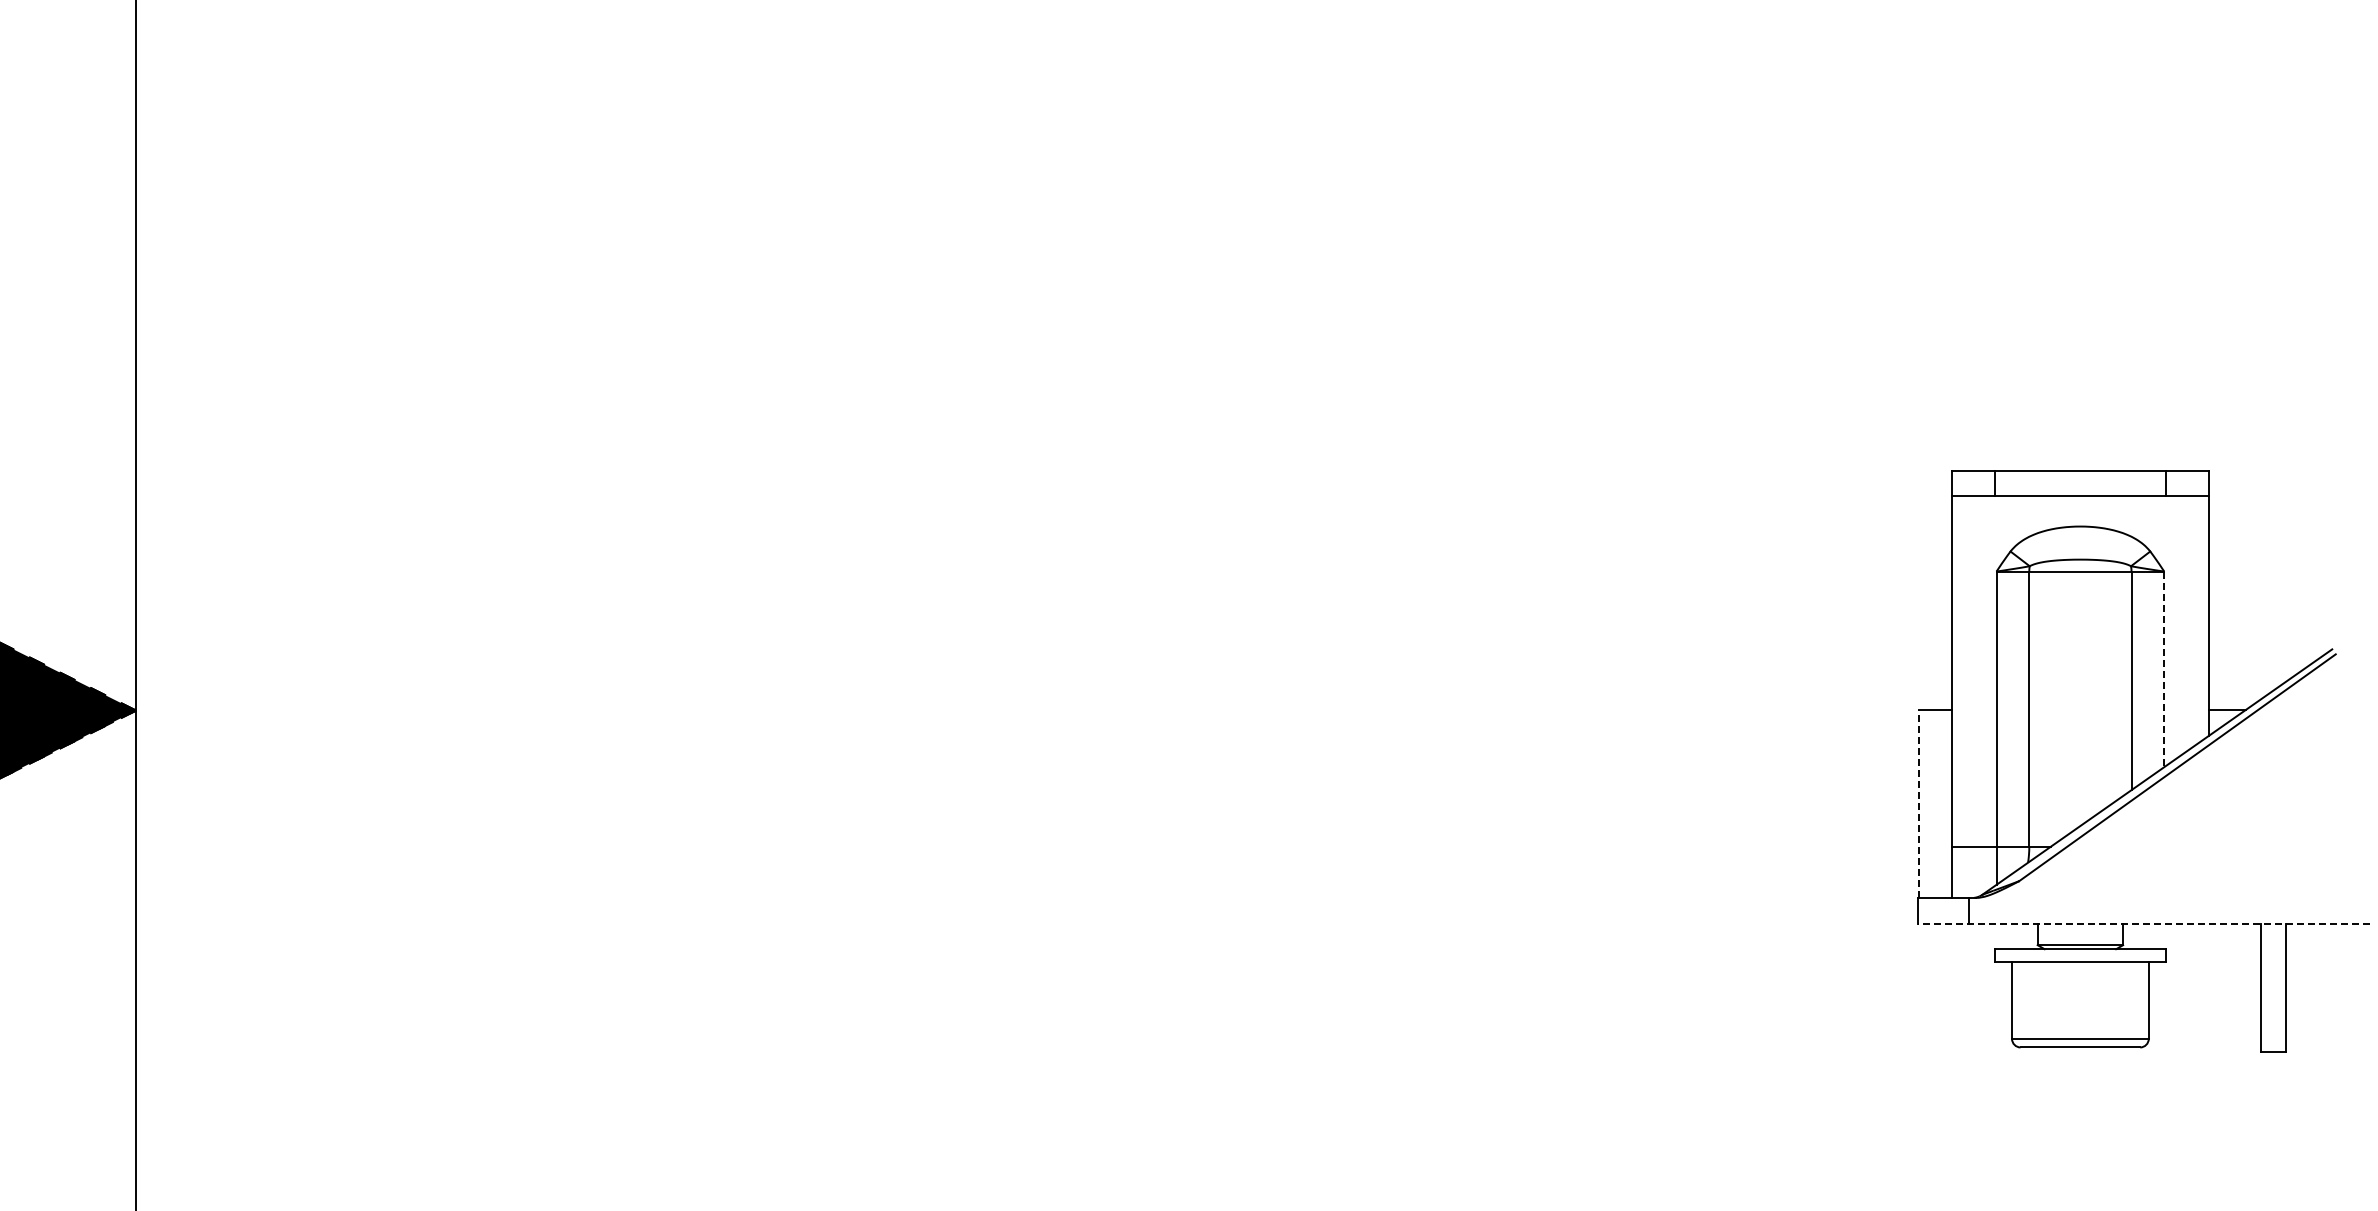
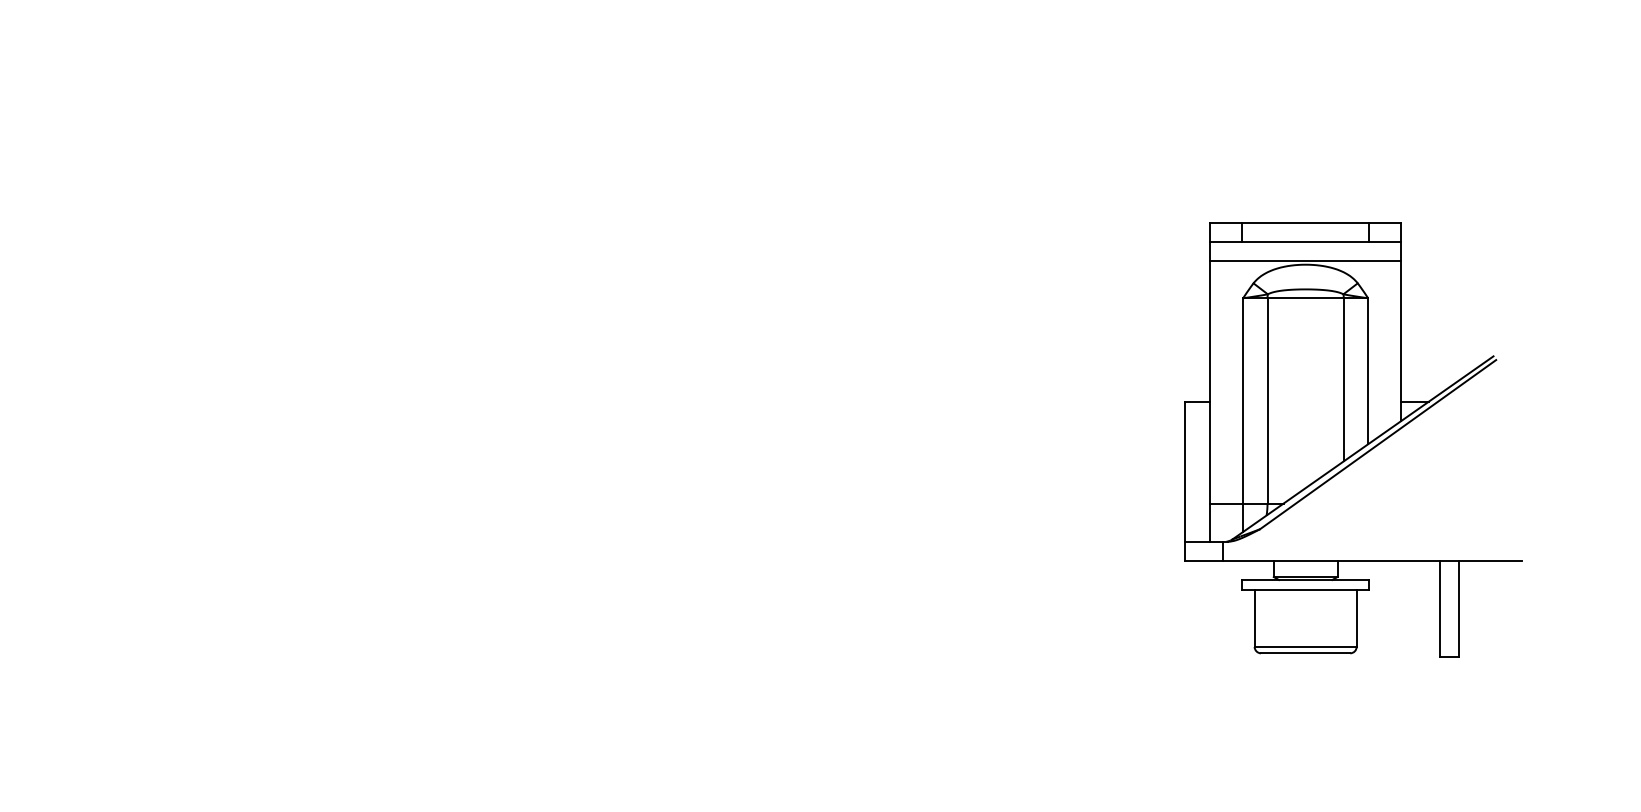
line: (2080, 522) -> (1305, 261), added
line: (2164, 669) -> (1368, 371), dashed -> solid
line: (1918, 803) -> (1184, 471), dashed -> solid
line: (2143, 923) -> (1352, 560), dashed -> solid

